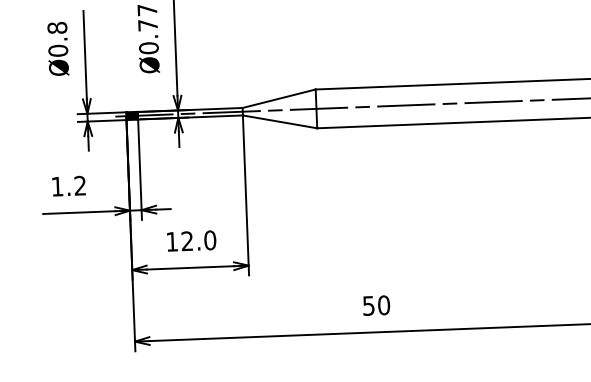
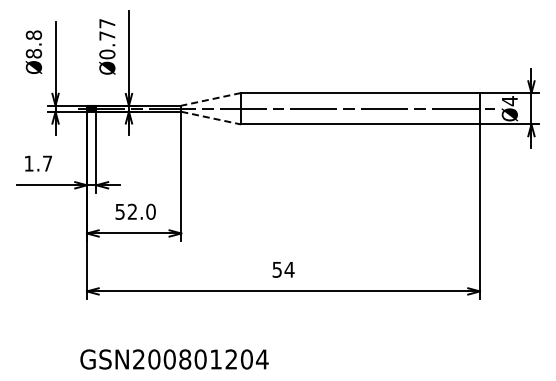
text: (57, 50) -> (33, 53), Ø0.8 -> Ø8.8
line: (279, 98) -> (211, 99), solid -> dashed
line: (280, 122) -> (211, 118), solid -> dashed
text: (80, 185) -> (47, 163), 1.2 -> 1.7
text: (171, 241) -> (119, 211), 12.0 -> 52.0
text: (383, 304) -> (289, 269), 50 -> 54

